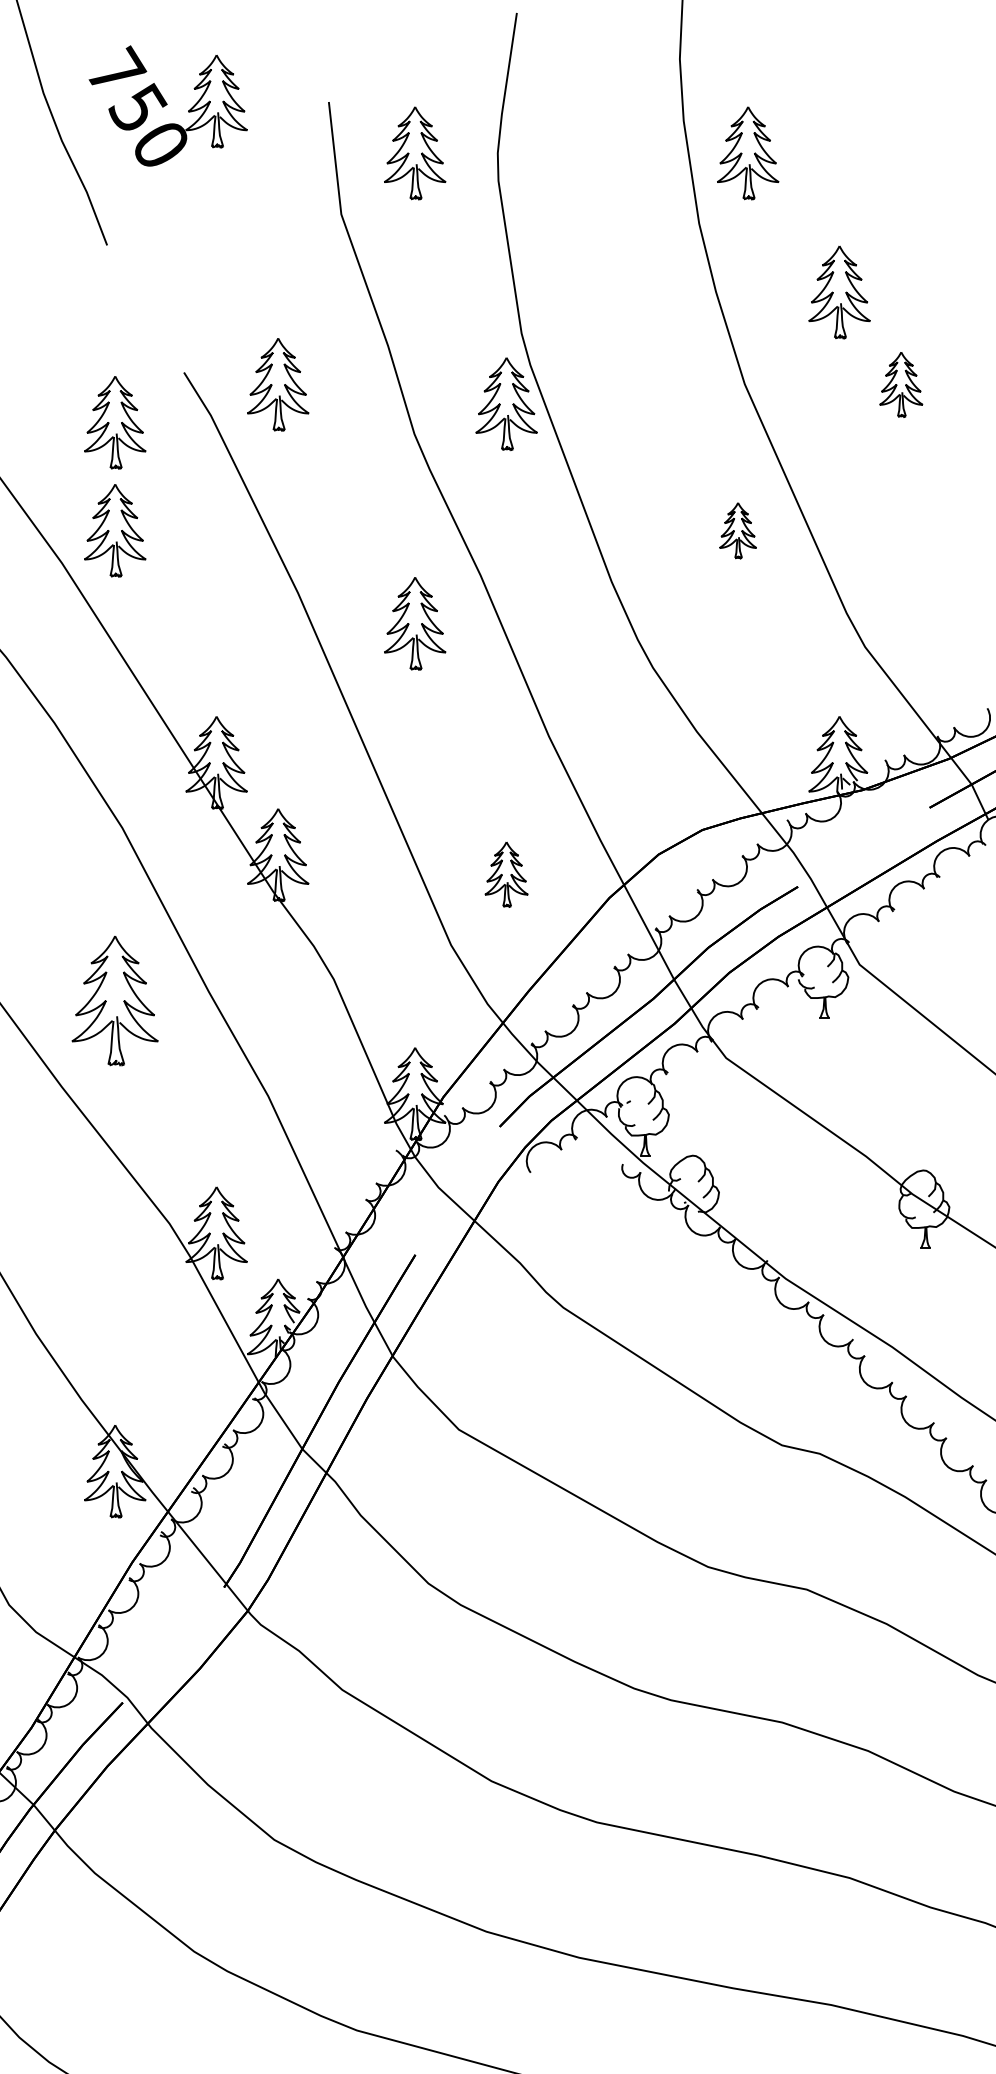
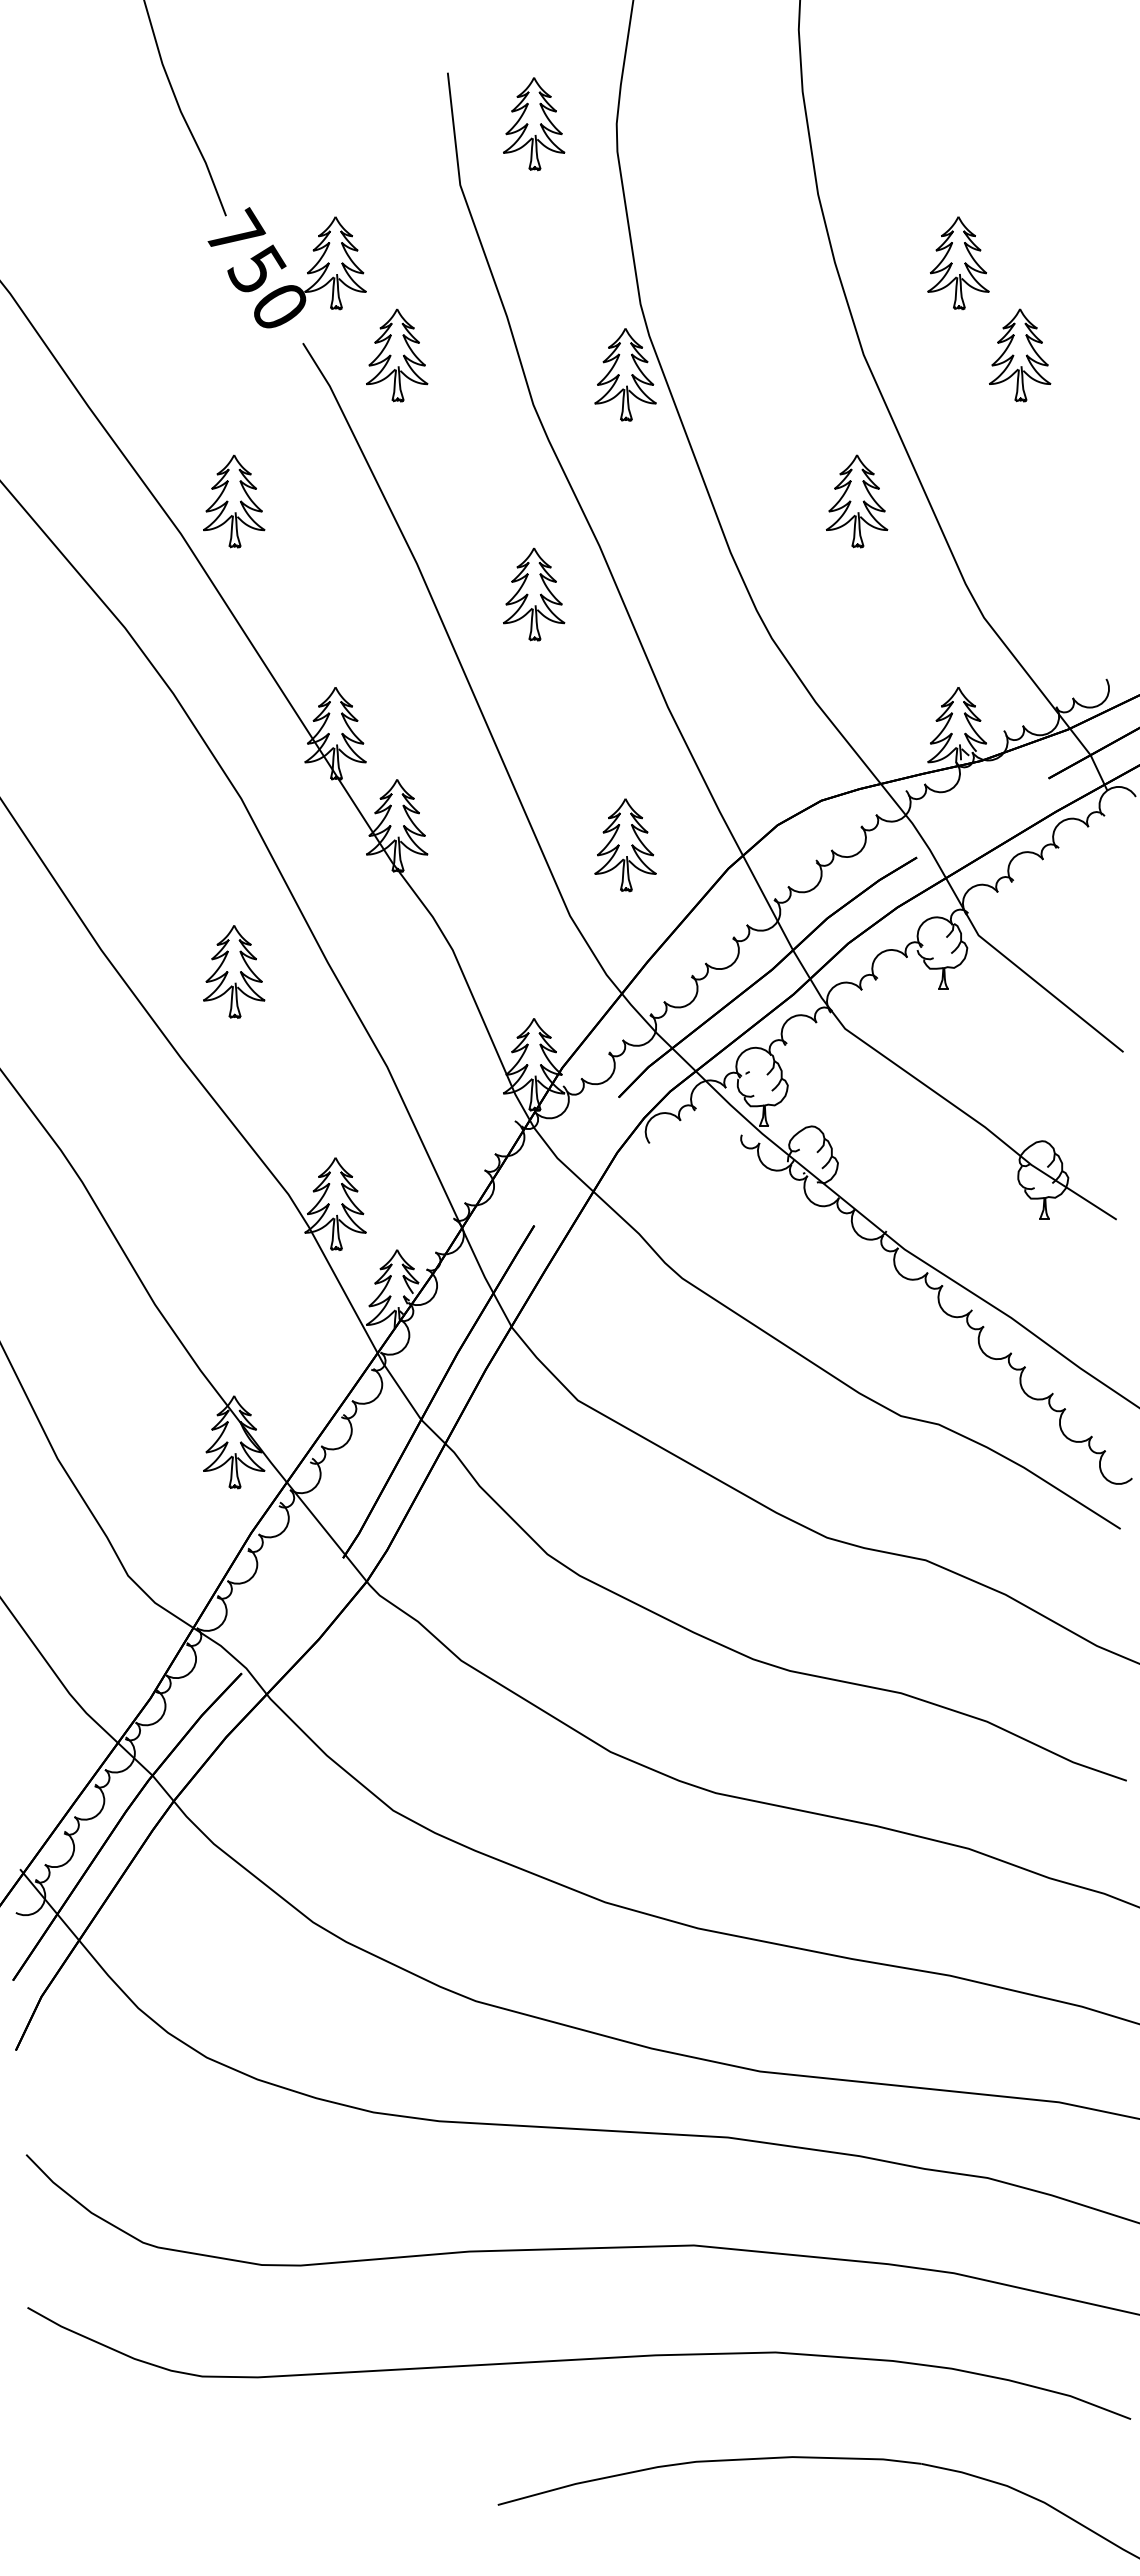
part: (167, 105) -> (286, 267), moved
part: (748, 153) -> (867, 124), removed
part: (901, 384) -> (1020, 355), size x1.43
part: (115, 422) -> (234, 393), removed
part: (737, 530) -> (856, 501), size x1.67
part: (506, 874) -> (625, 845), size x1.43
part: (115, 1000) -> (234, 971), size x0.71

